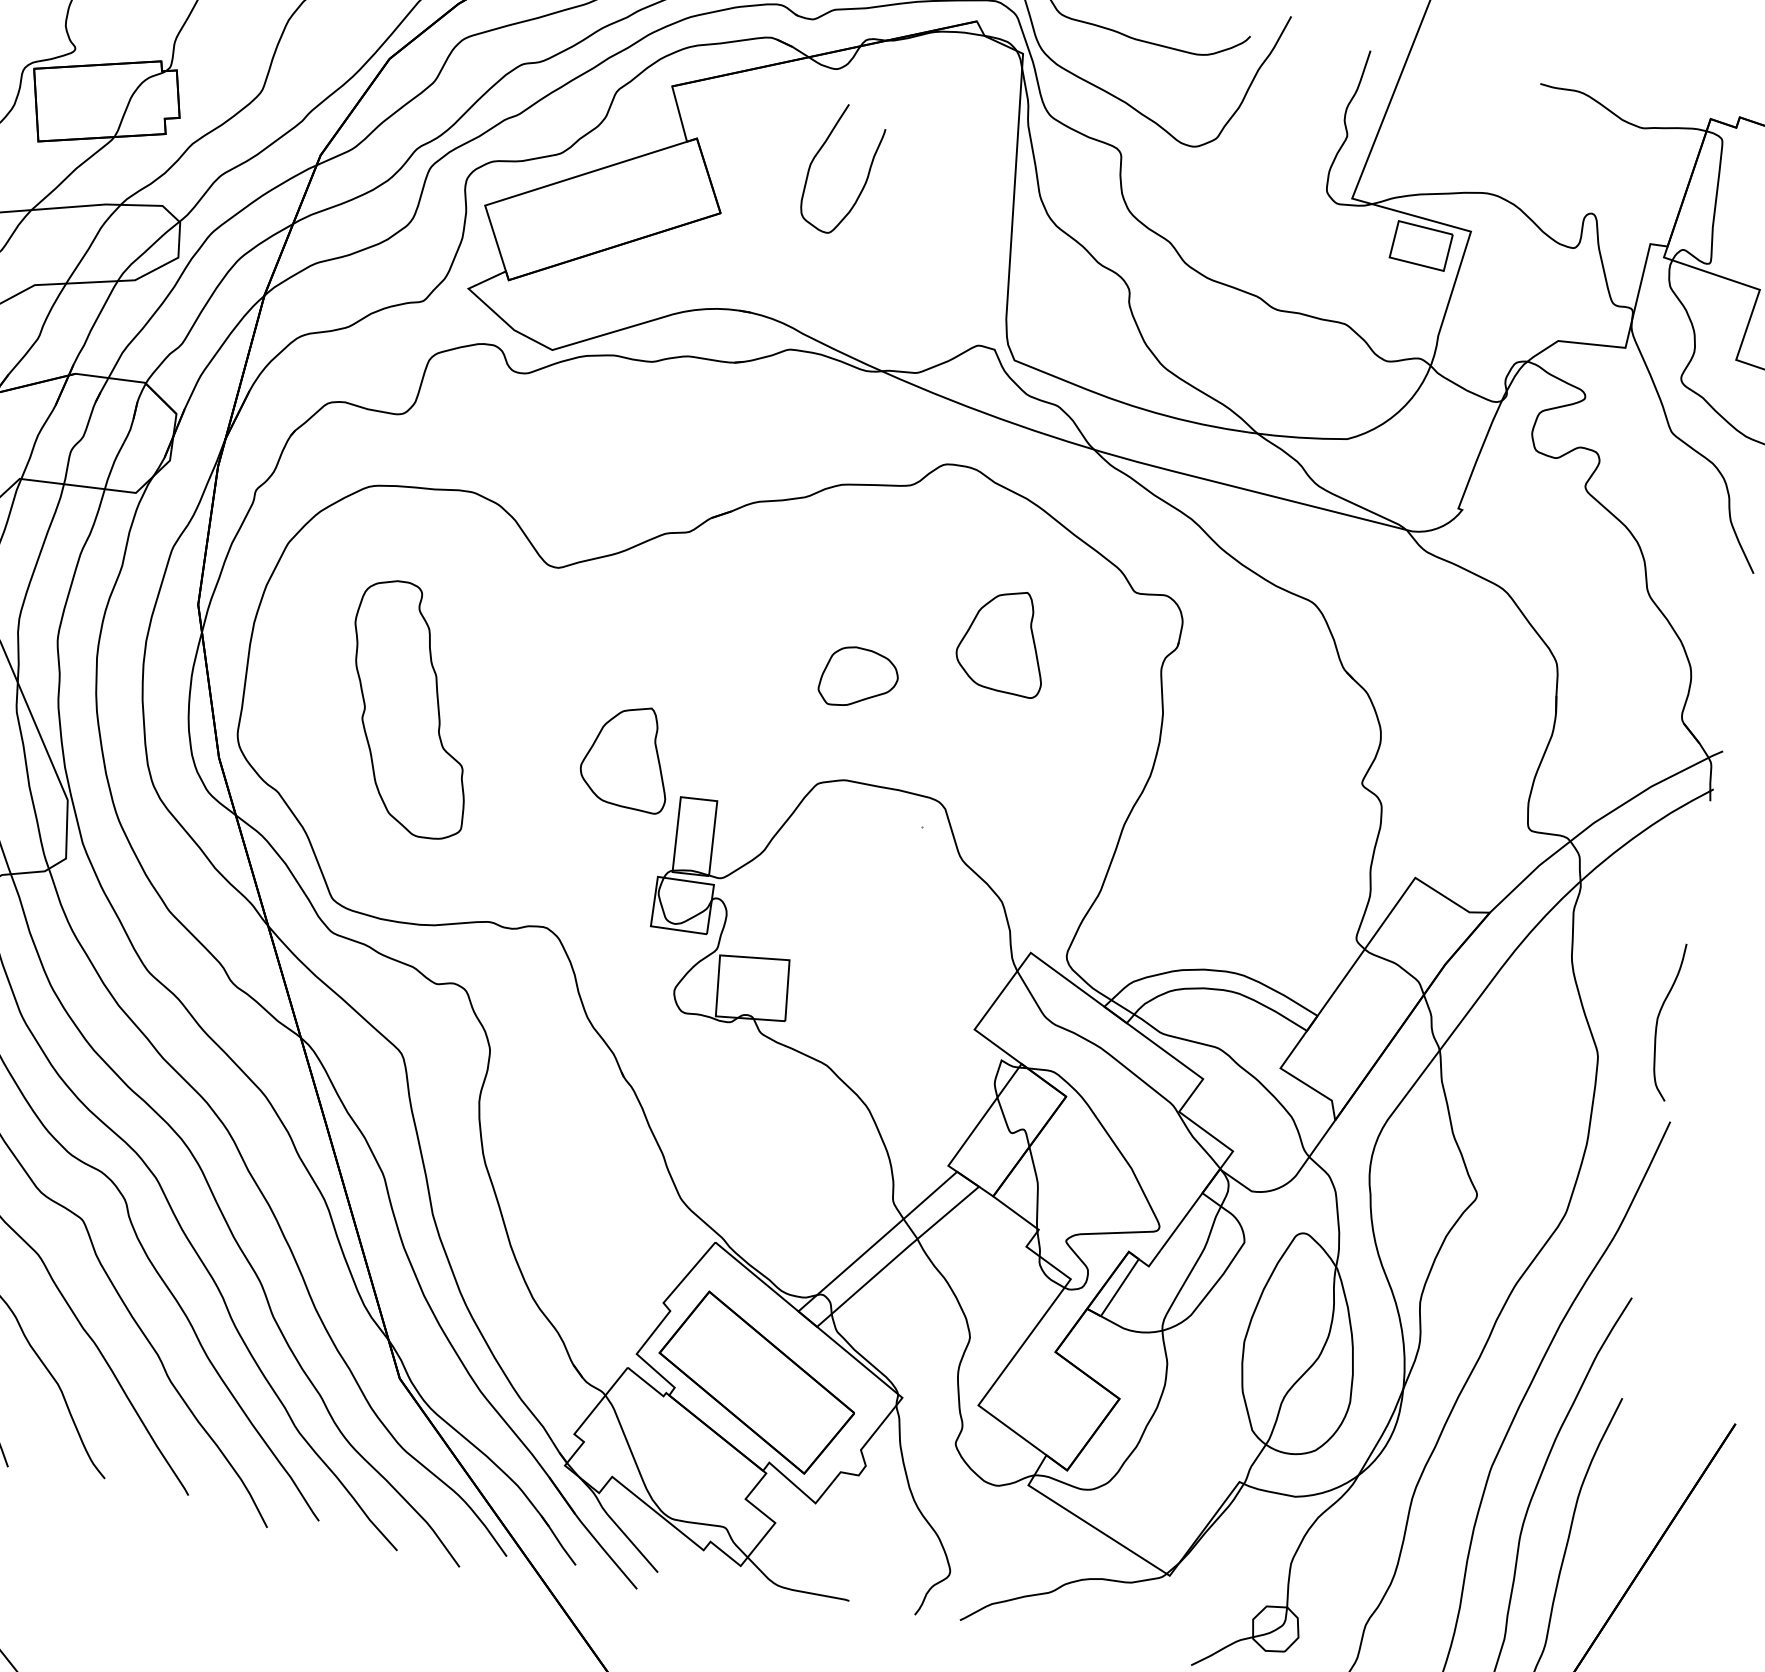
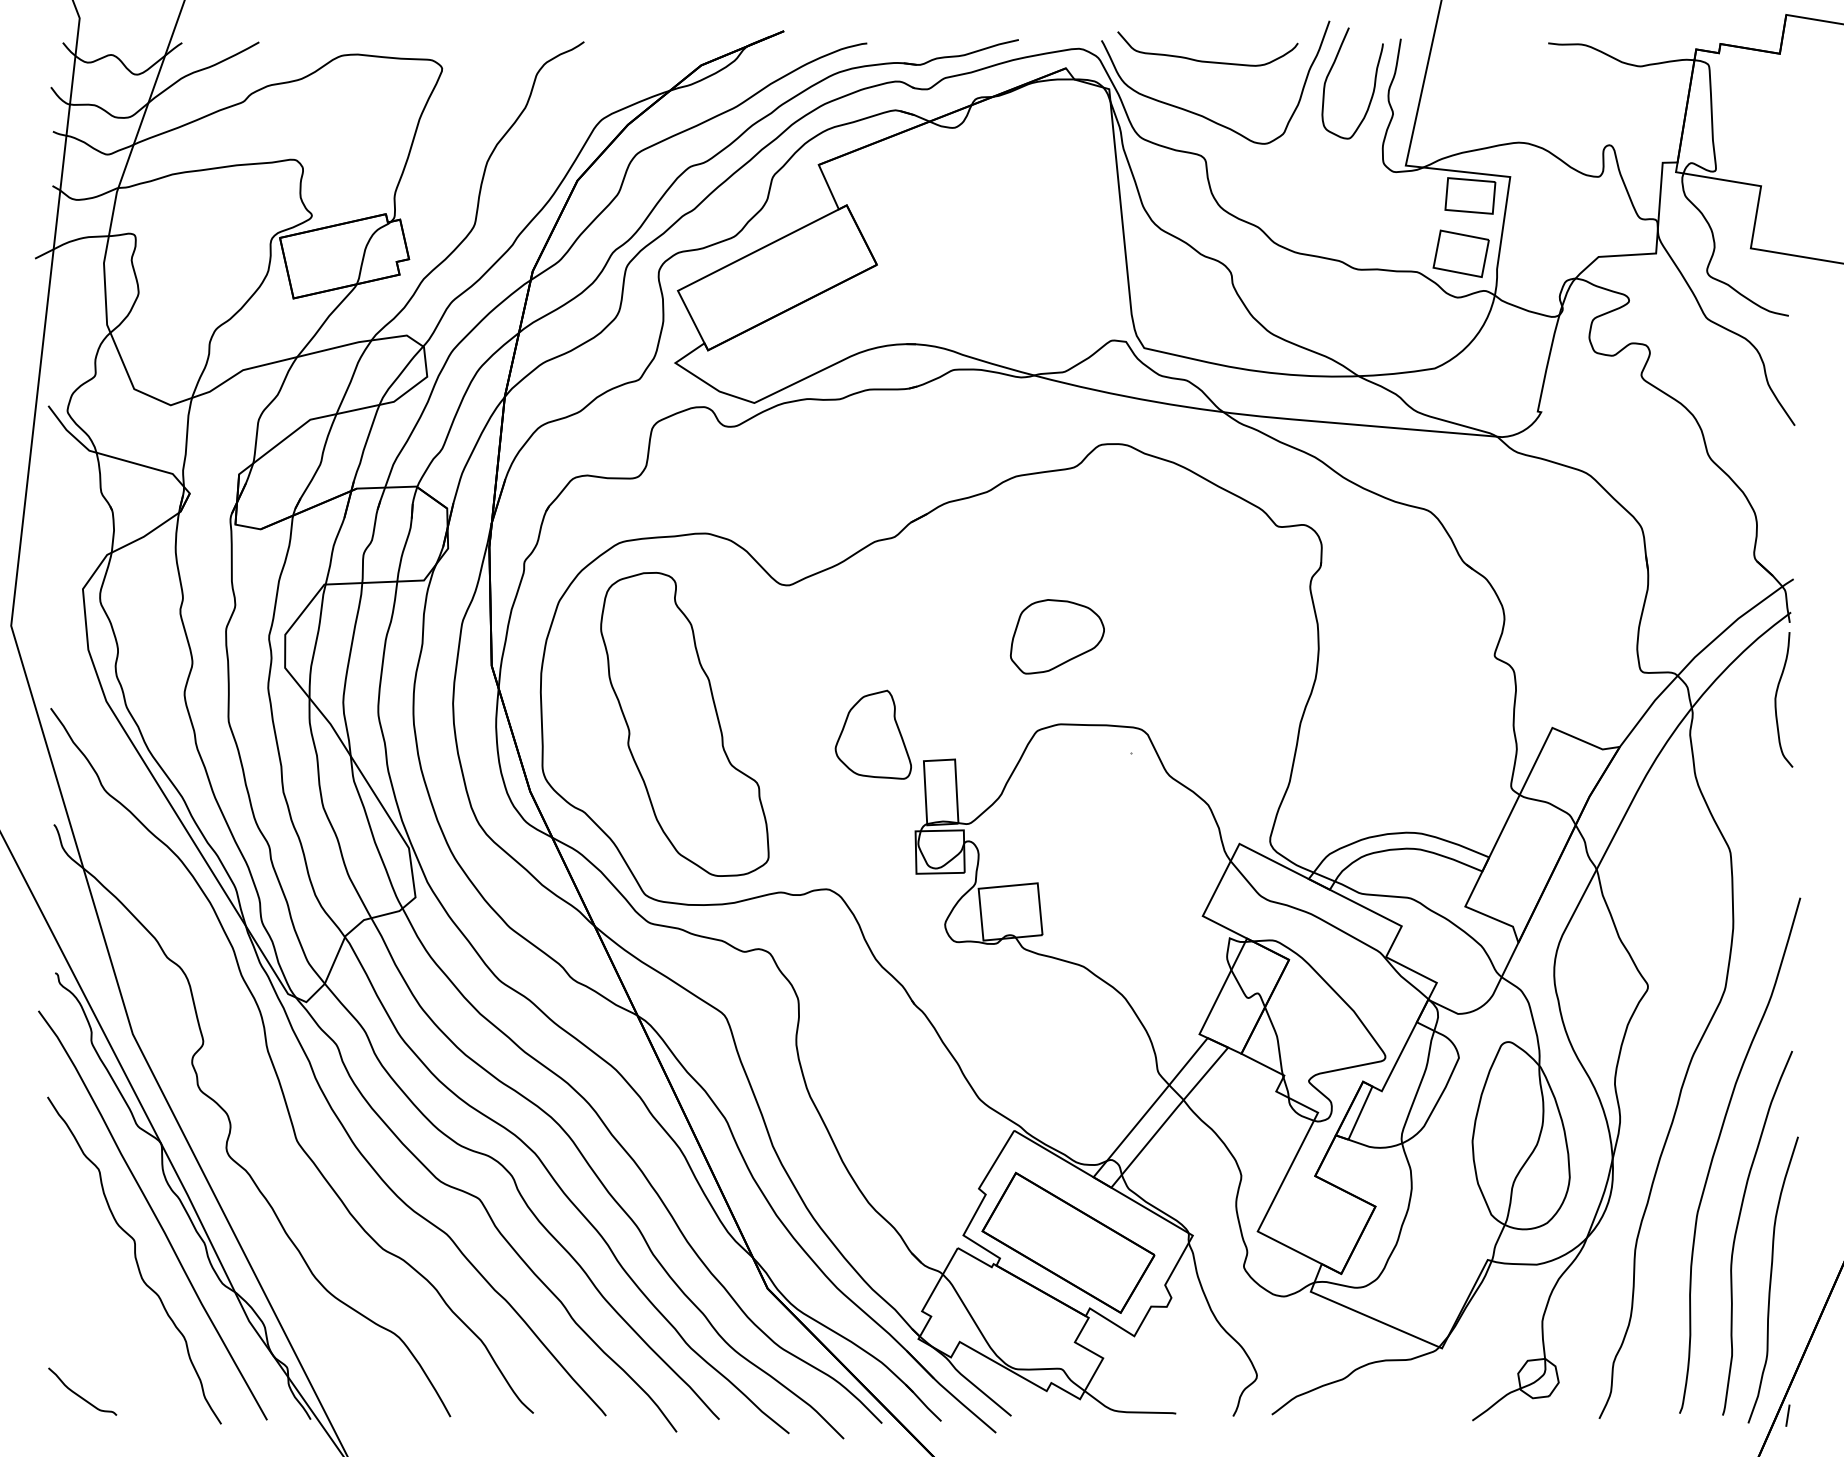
curve: (866, 177) -> (1373, 86), moved
part: (1398, 310) -> (1460, 253), added
part: (1002, 640) -> (1172, 585), removed
part: (858, 677) -> (1056, 636), size x1.43
part: (410, 709) -> (684, 724), size x1.43
curve: (1658, 1019) -> (1776, 699), moved

